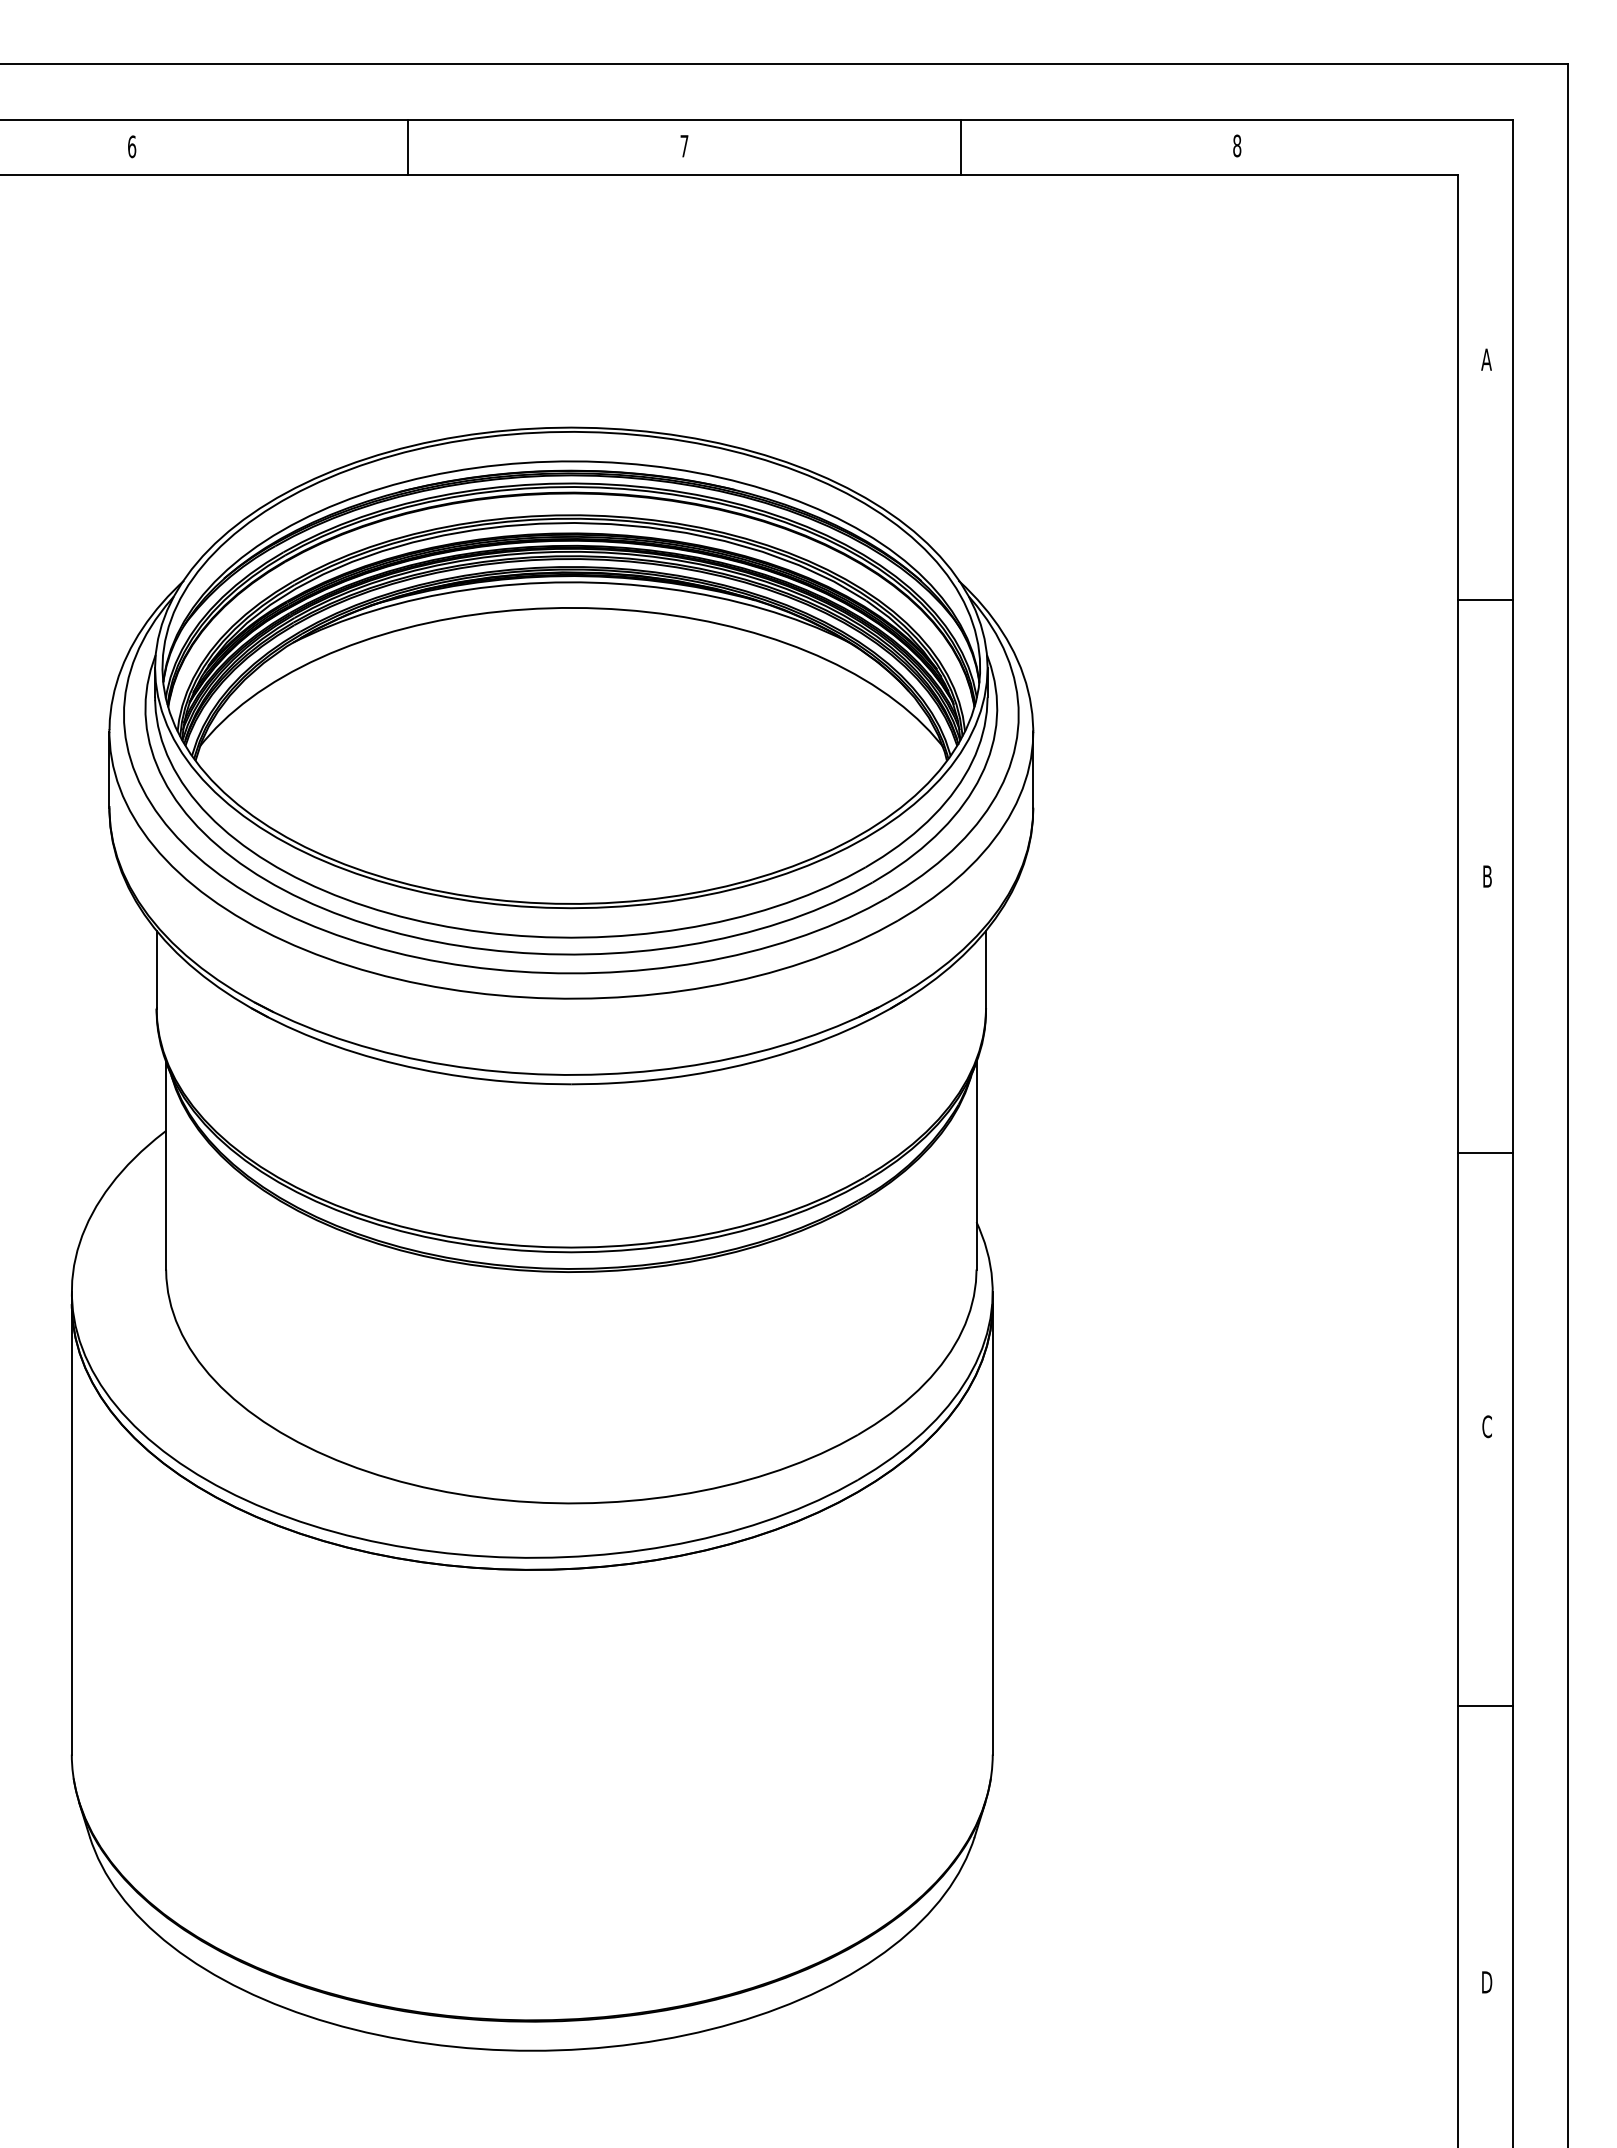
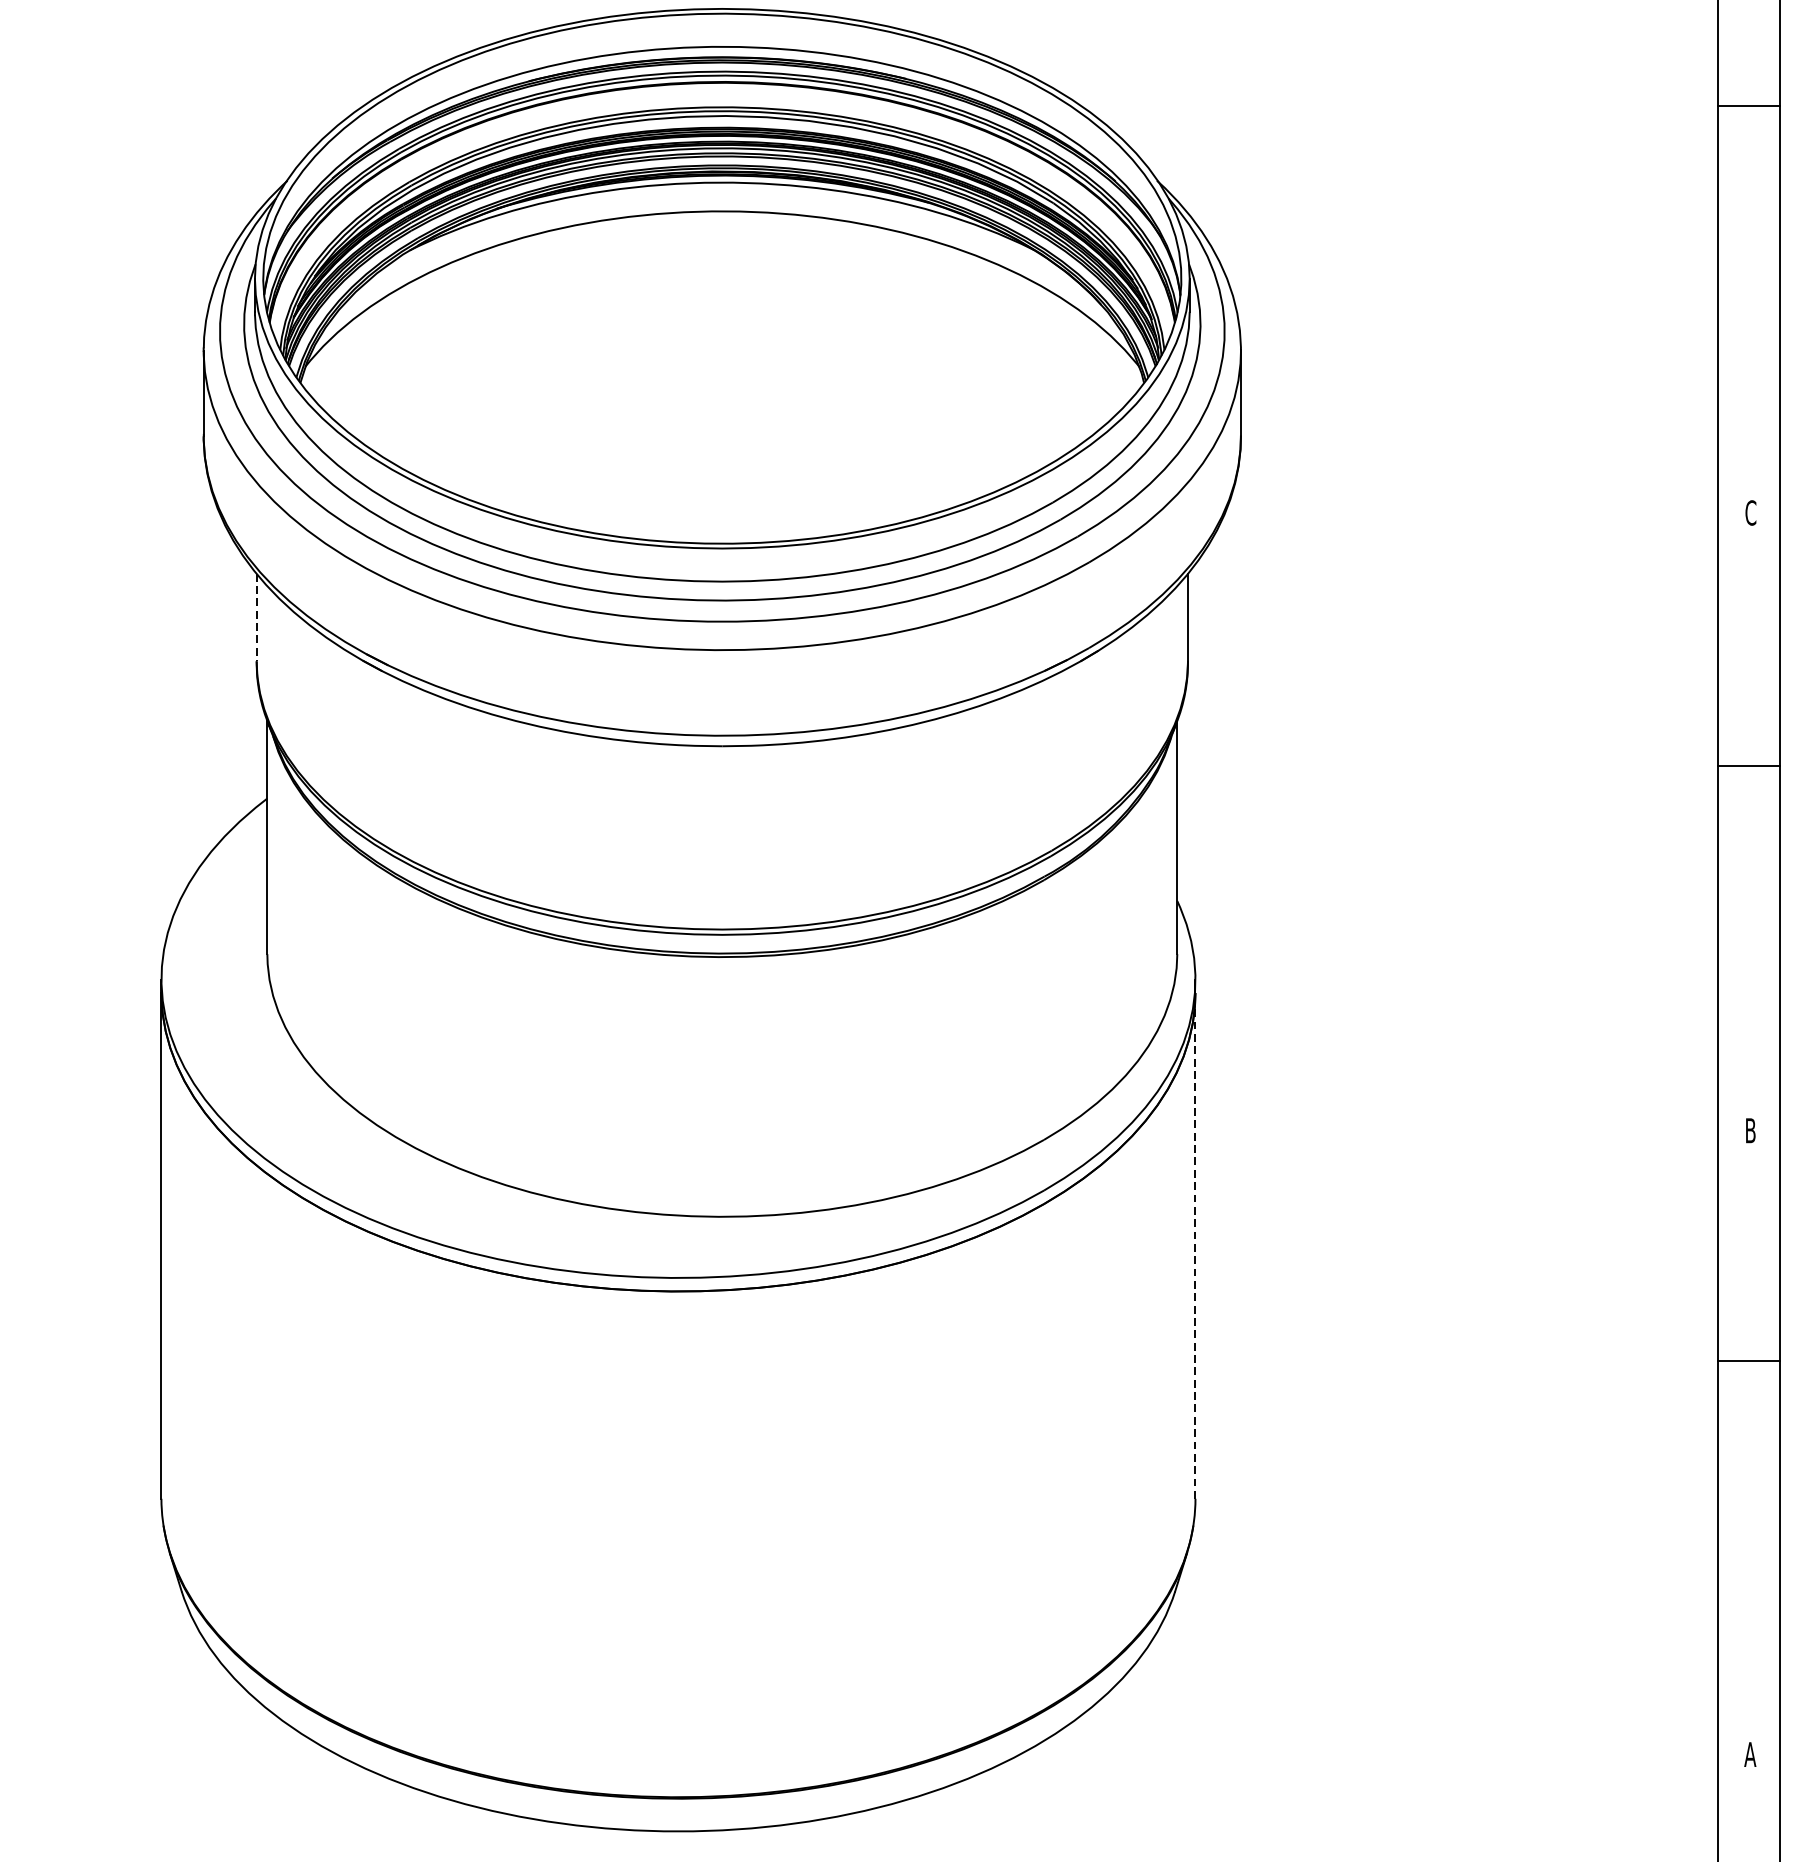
line: (1485, 600) -> (1748, 106), moved
text: (1487, 876) -> (1750, 512), B -> C
line: (156, 969) -> (256, 617), solid -> dashed
line: (1485, 1153) -> (1748, 766), moved
text: (1486, 1426) -> (1749, 1130), C -> B
line: (992, 1528) -> (1195, 1244), solid -> dashed
line: (1485, 1705) -> (1748, 1360), moved
text: (1486, 1982) -> (1749, 1754), D -> A

